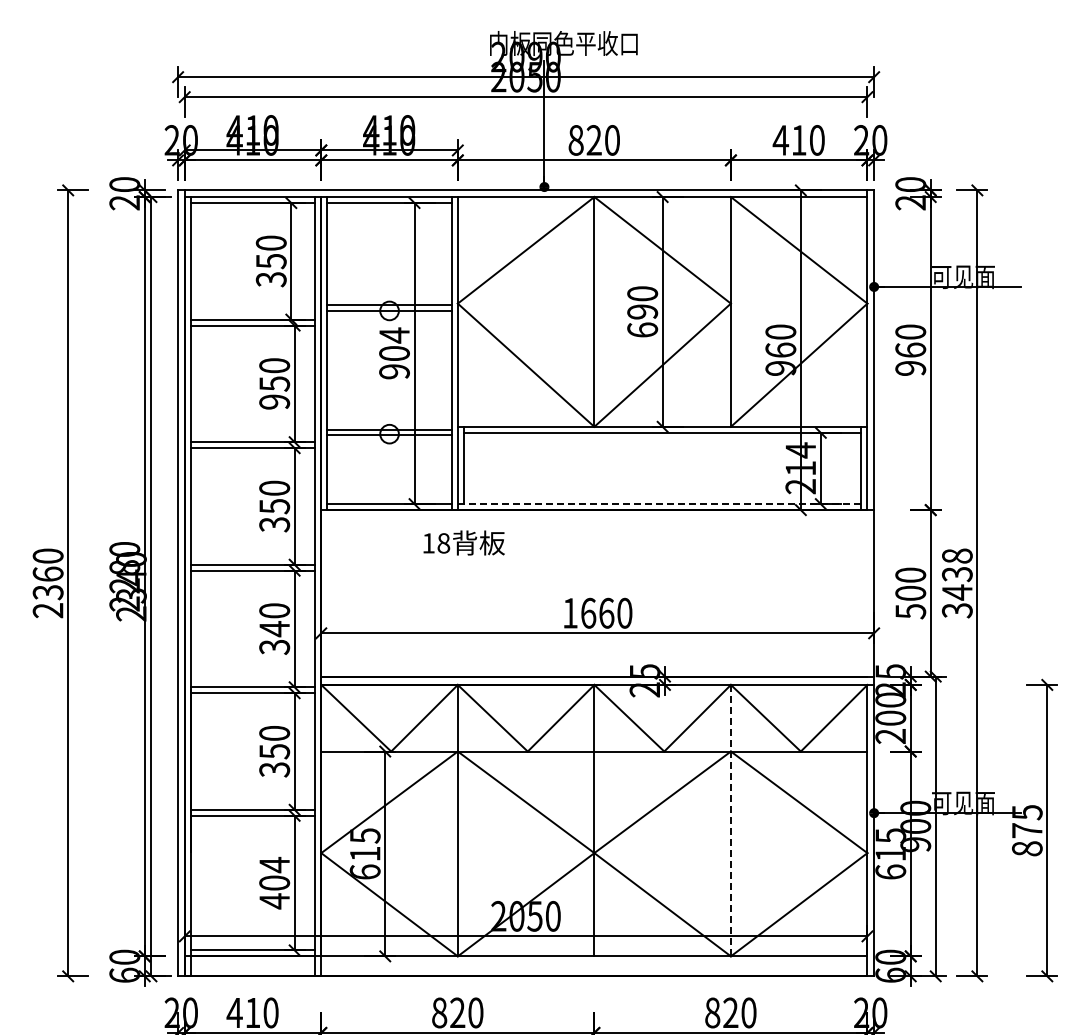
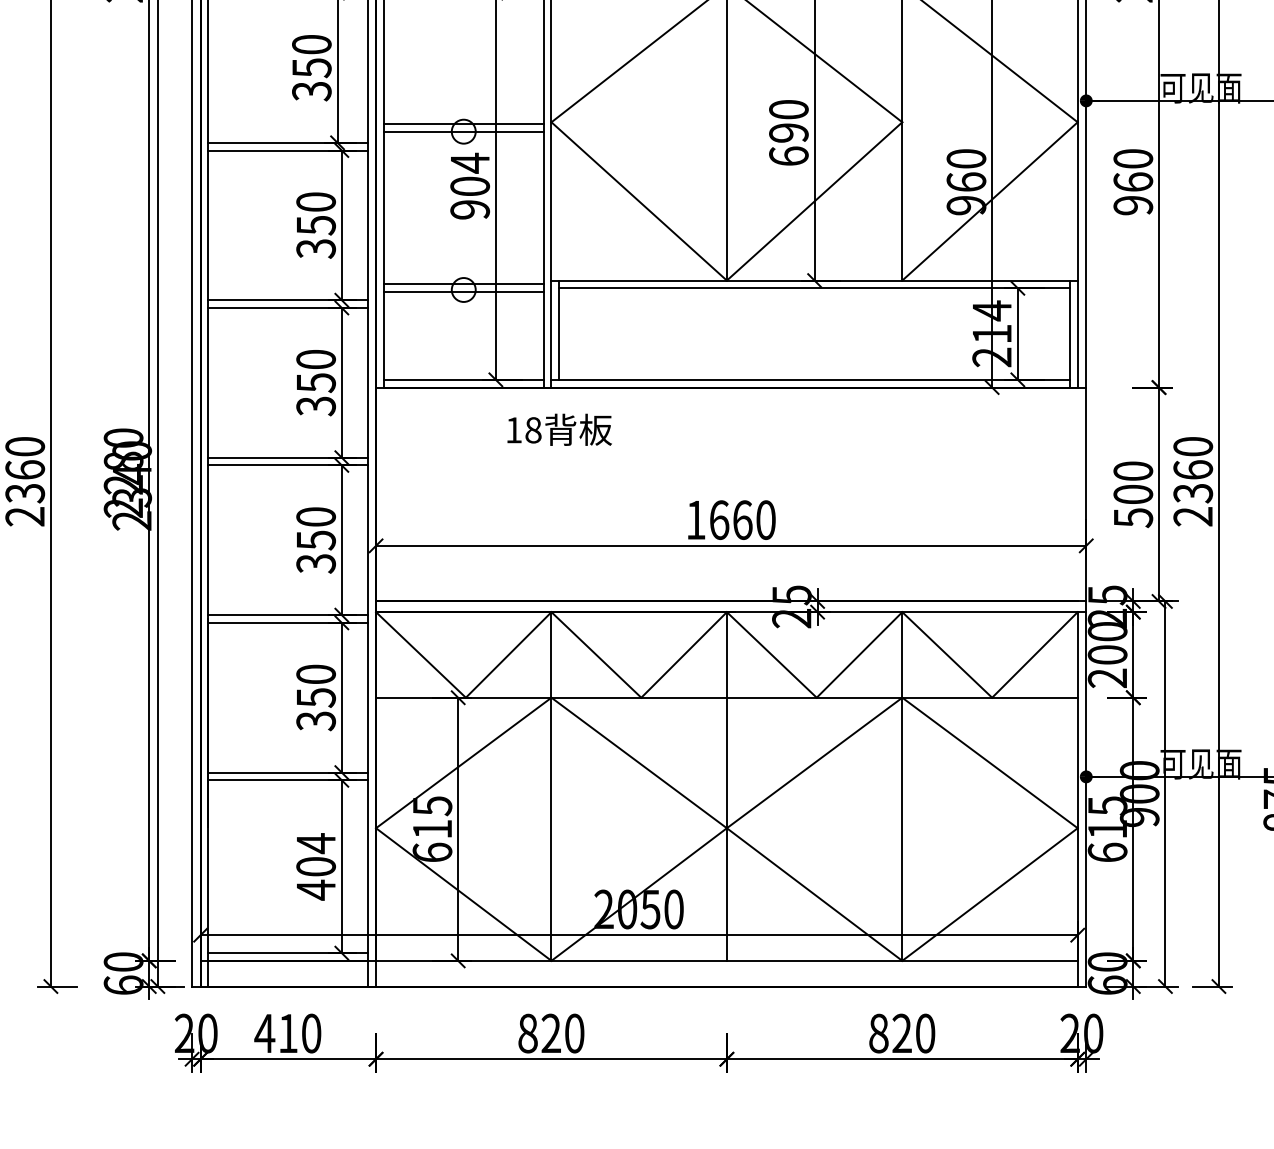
text: (274, 401) -> (315, 248), 950 -> 350
line: (659, 504) -> (810, 380), dashed -> solid
text: (956, 583) -> (1192, 481), 3438 -> 2360
text: (274, 629) -> (315, 540), 340 -> 350
line: (730, 820) -> (901, 786), dashed -> solid

